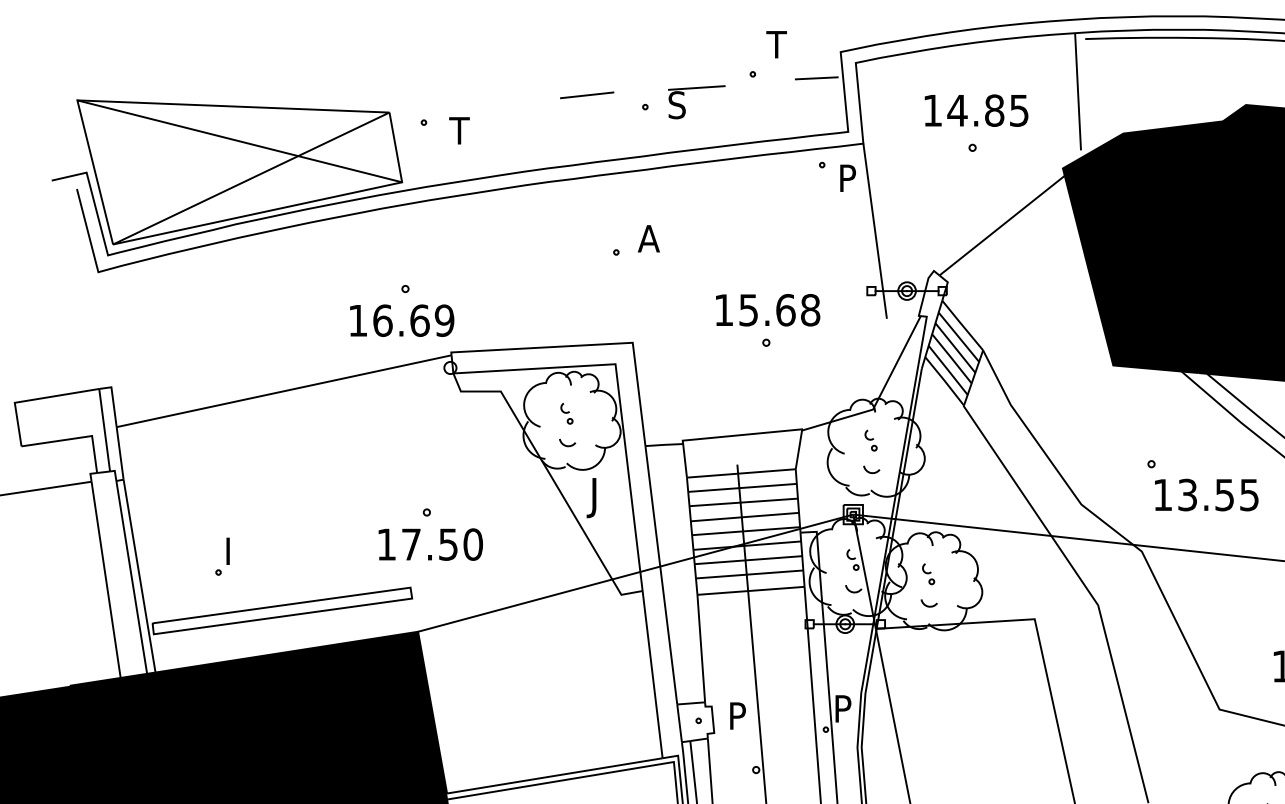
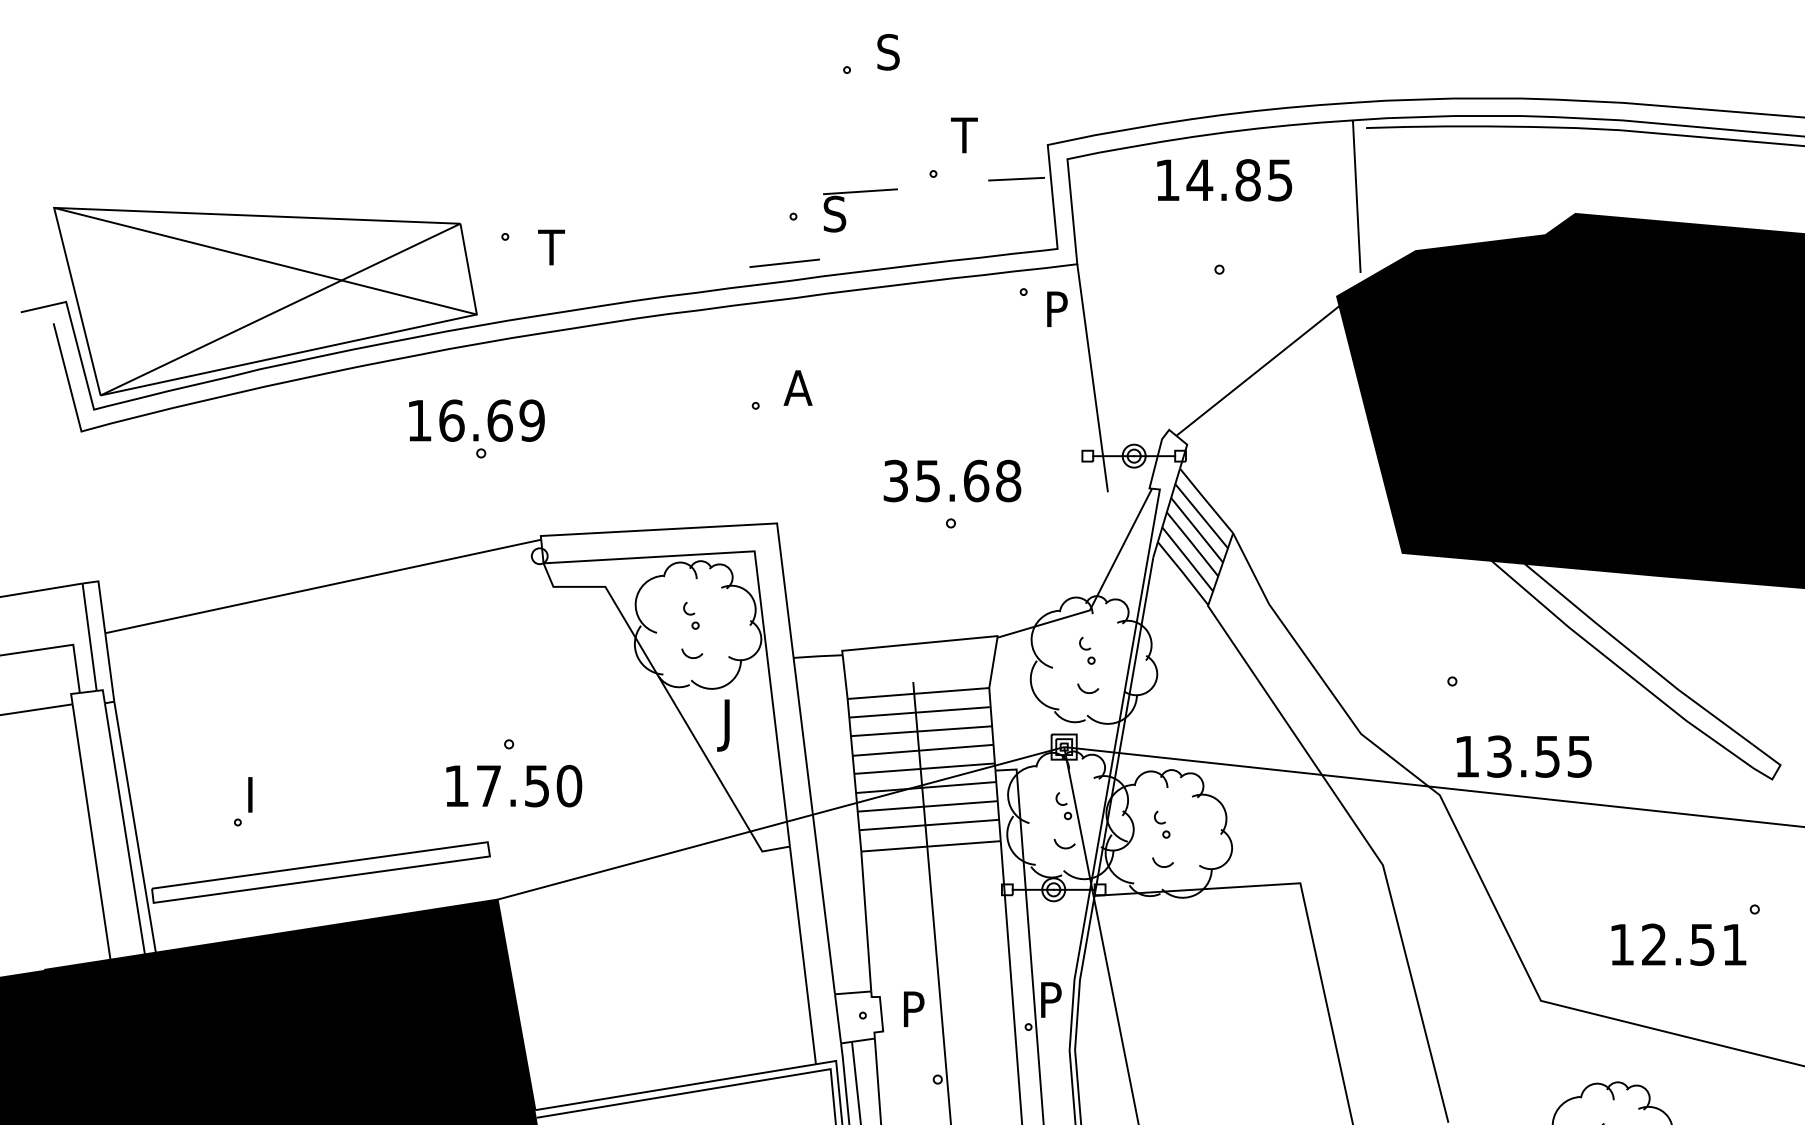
line: (586, 94) -> (784, 262), moved
text: (976, 110) -> (1224, 180), moved
text: (723, 309) -> (895, 480), 15.68 -> 35.68
text: (401, 320) -> (476, 420), moved
text: (1206, 494) -> (1523, 756), moved

